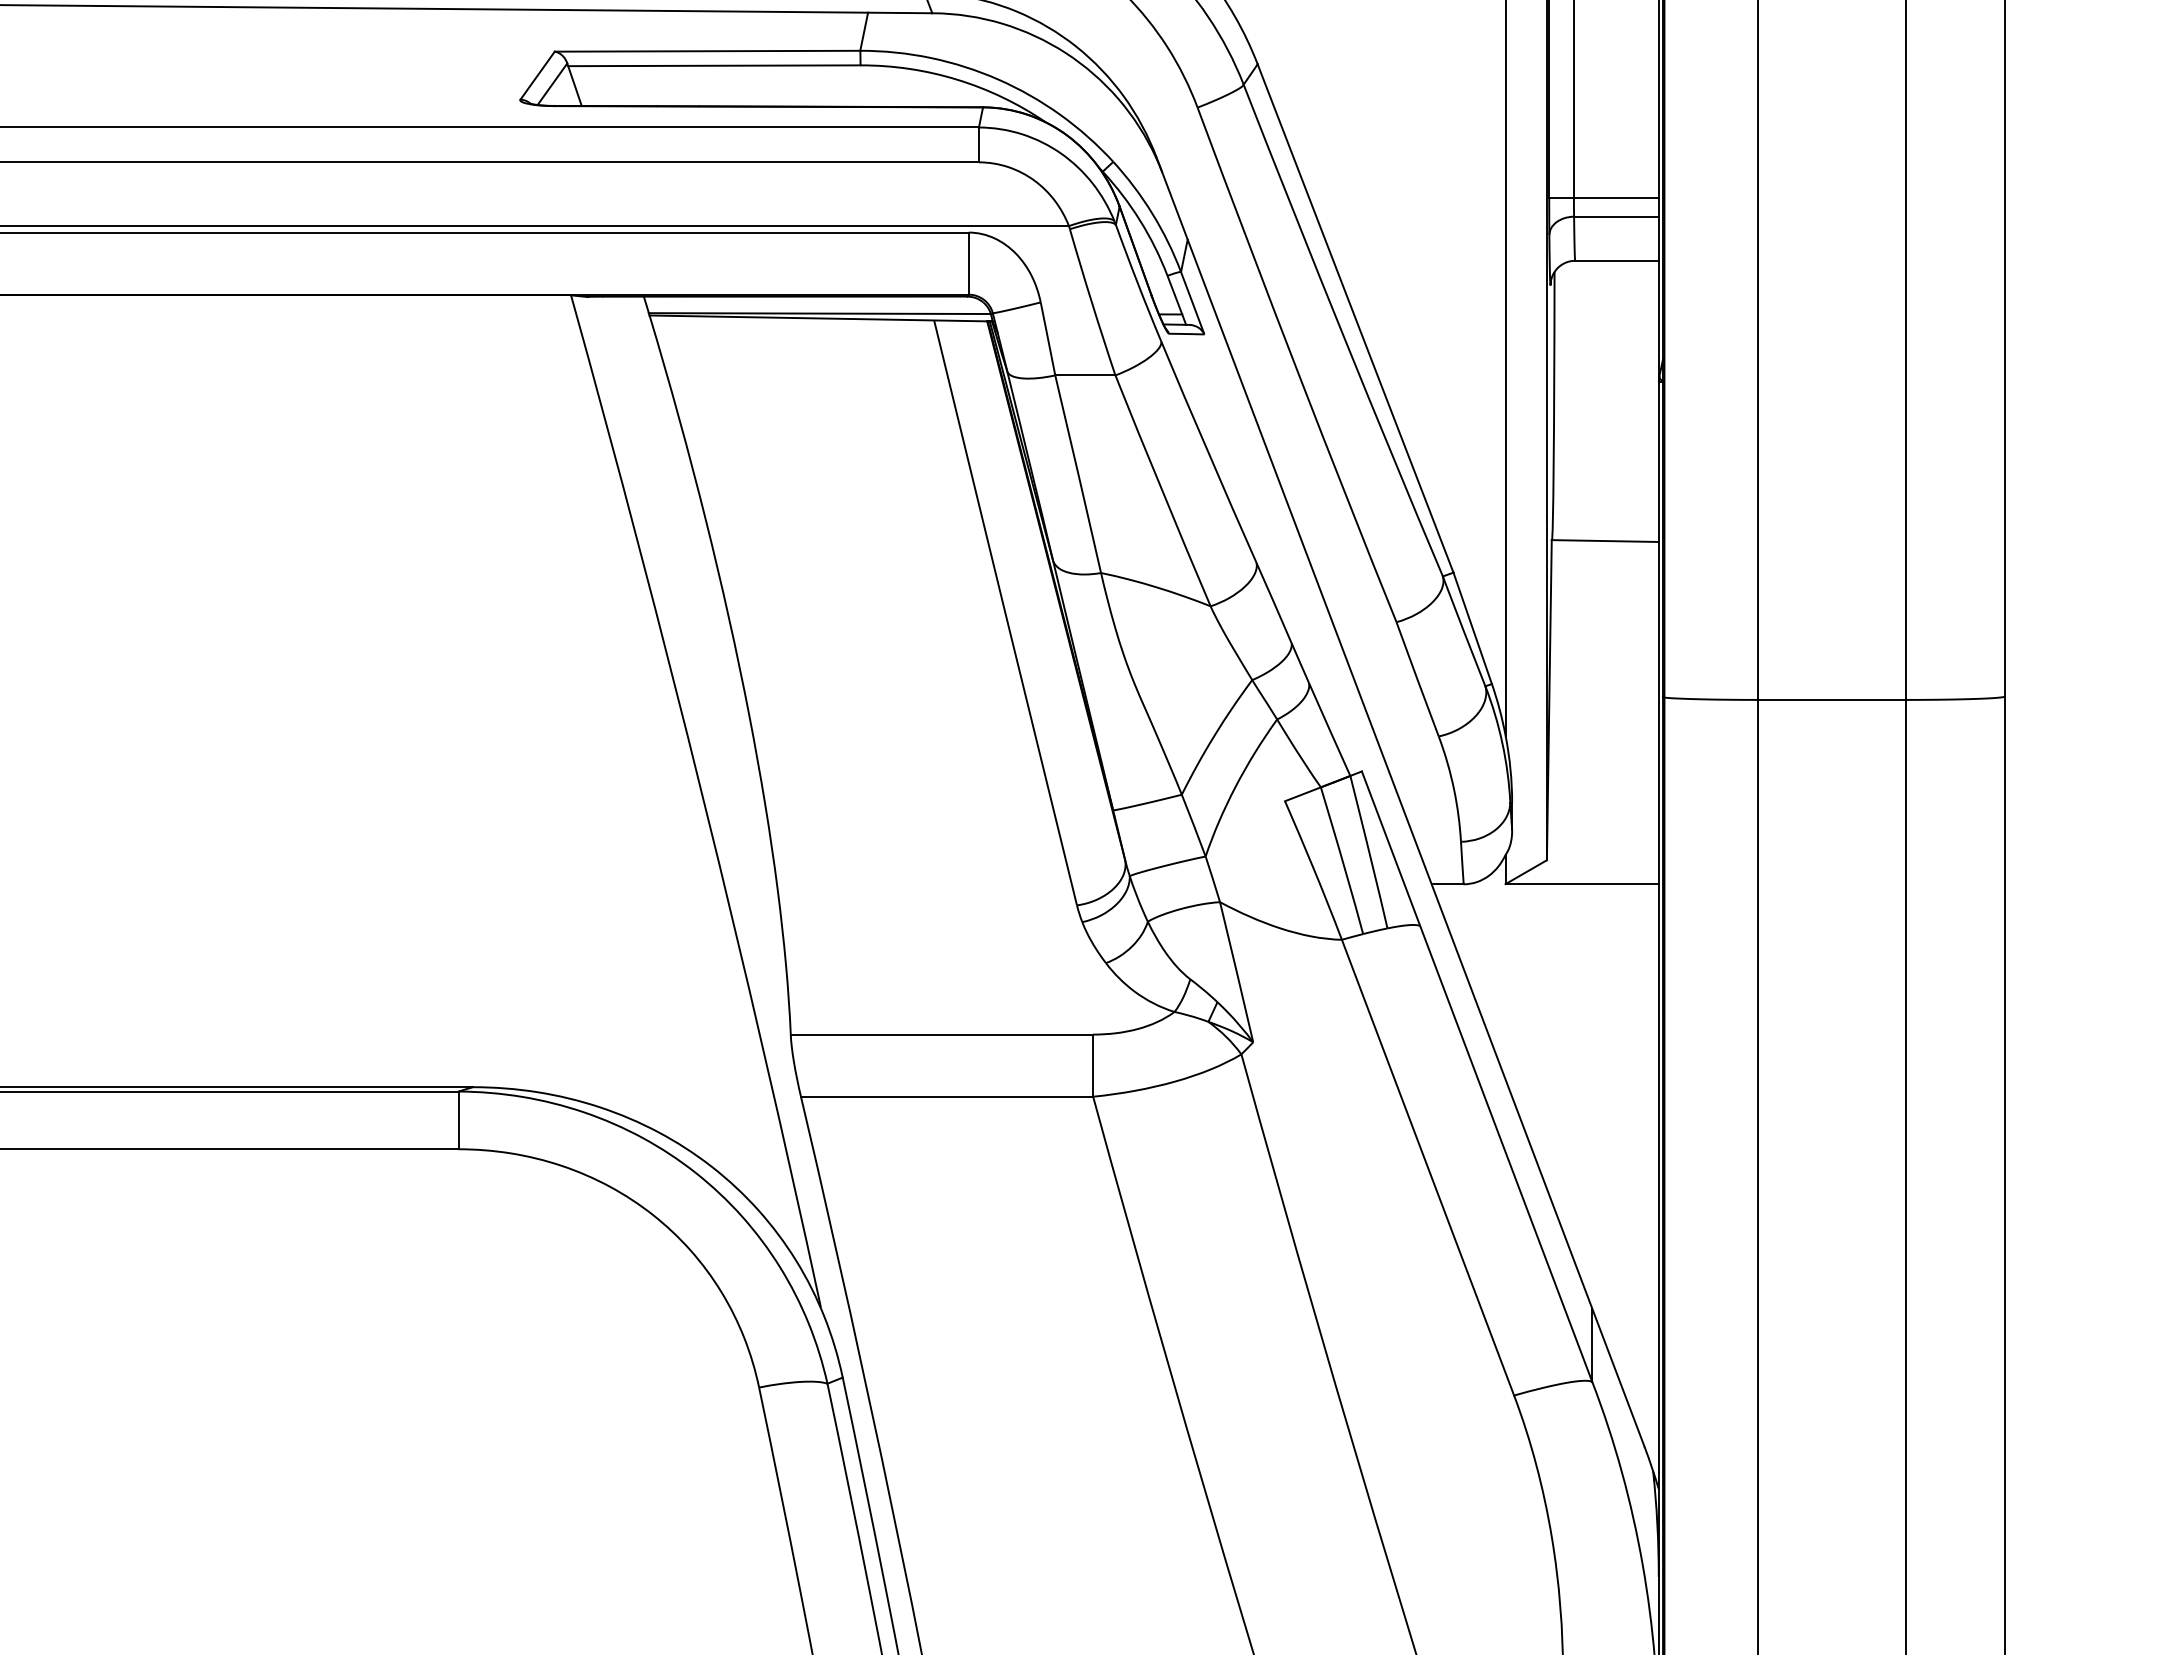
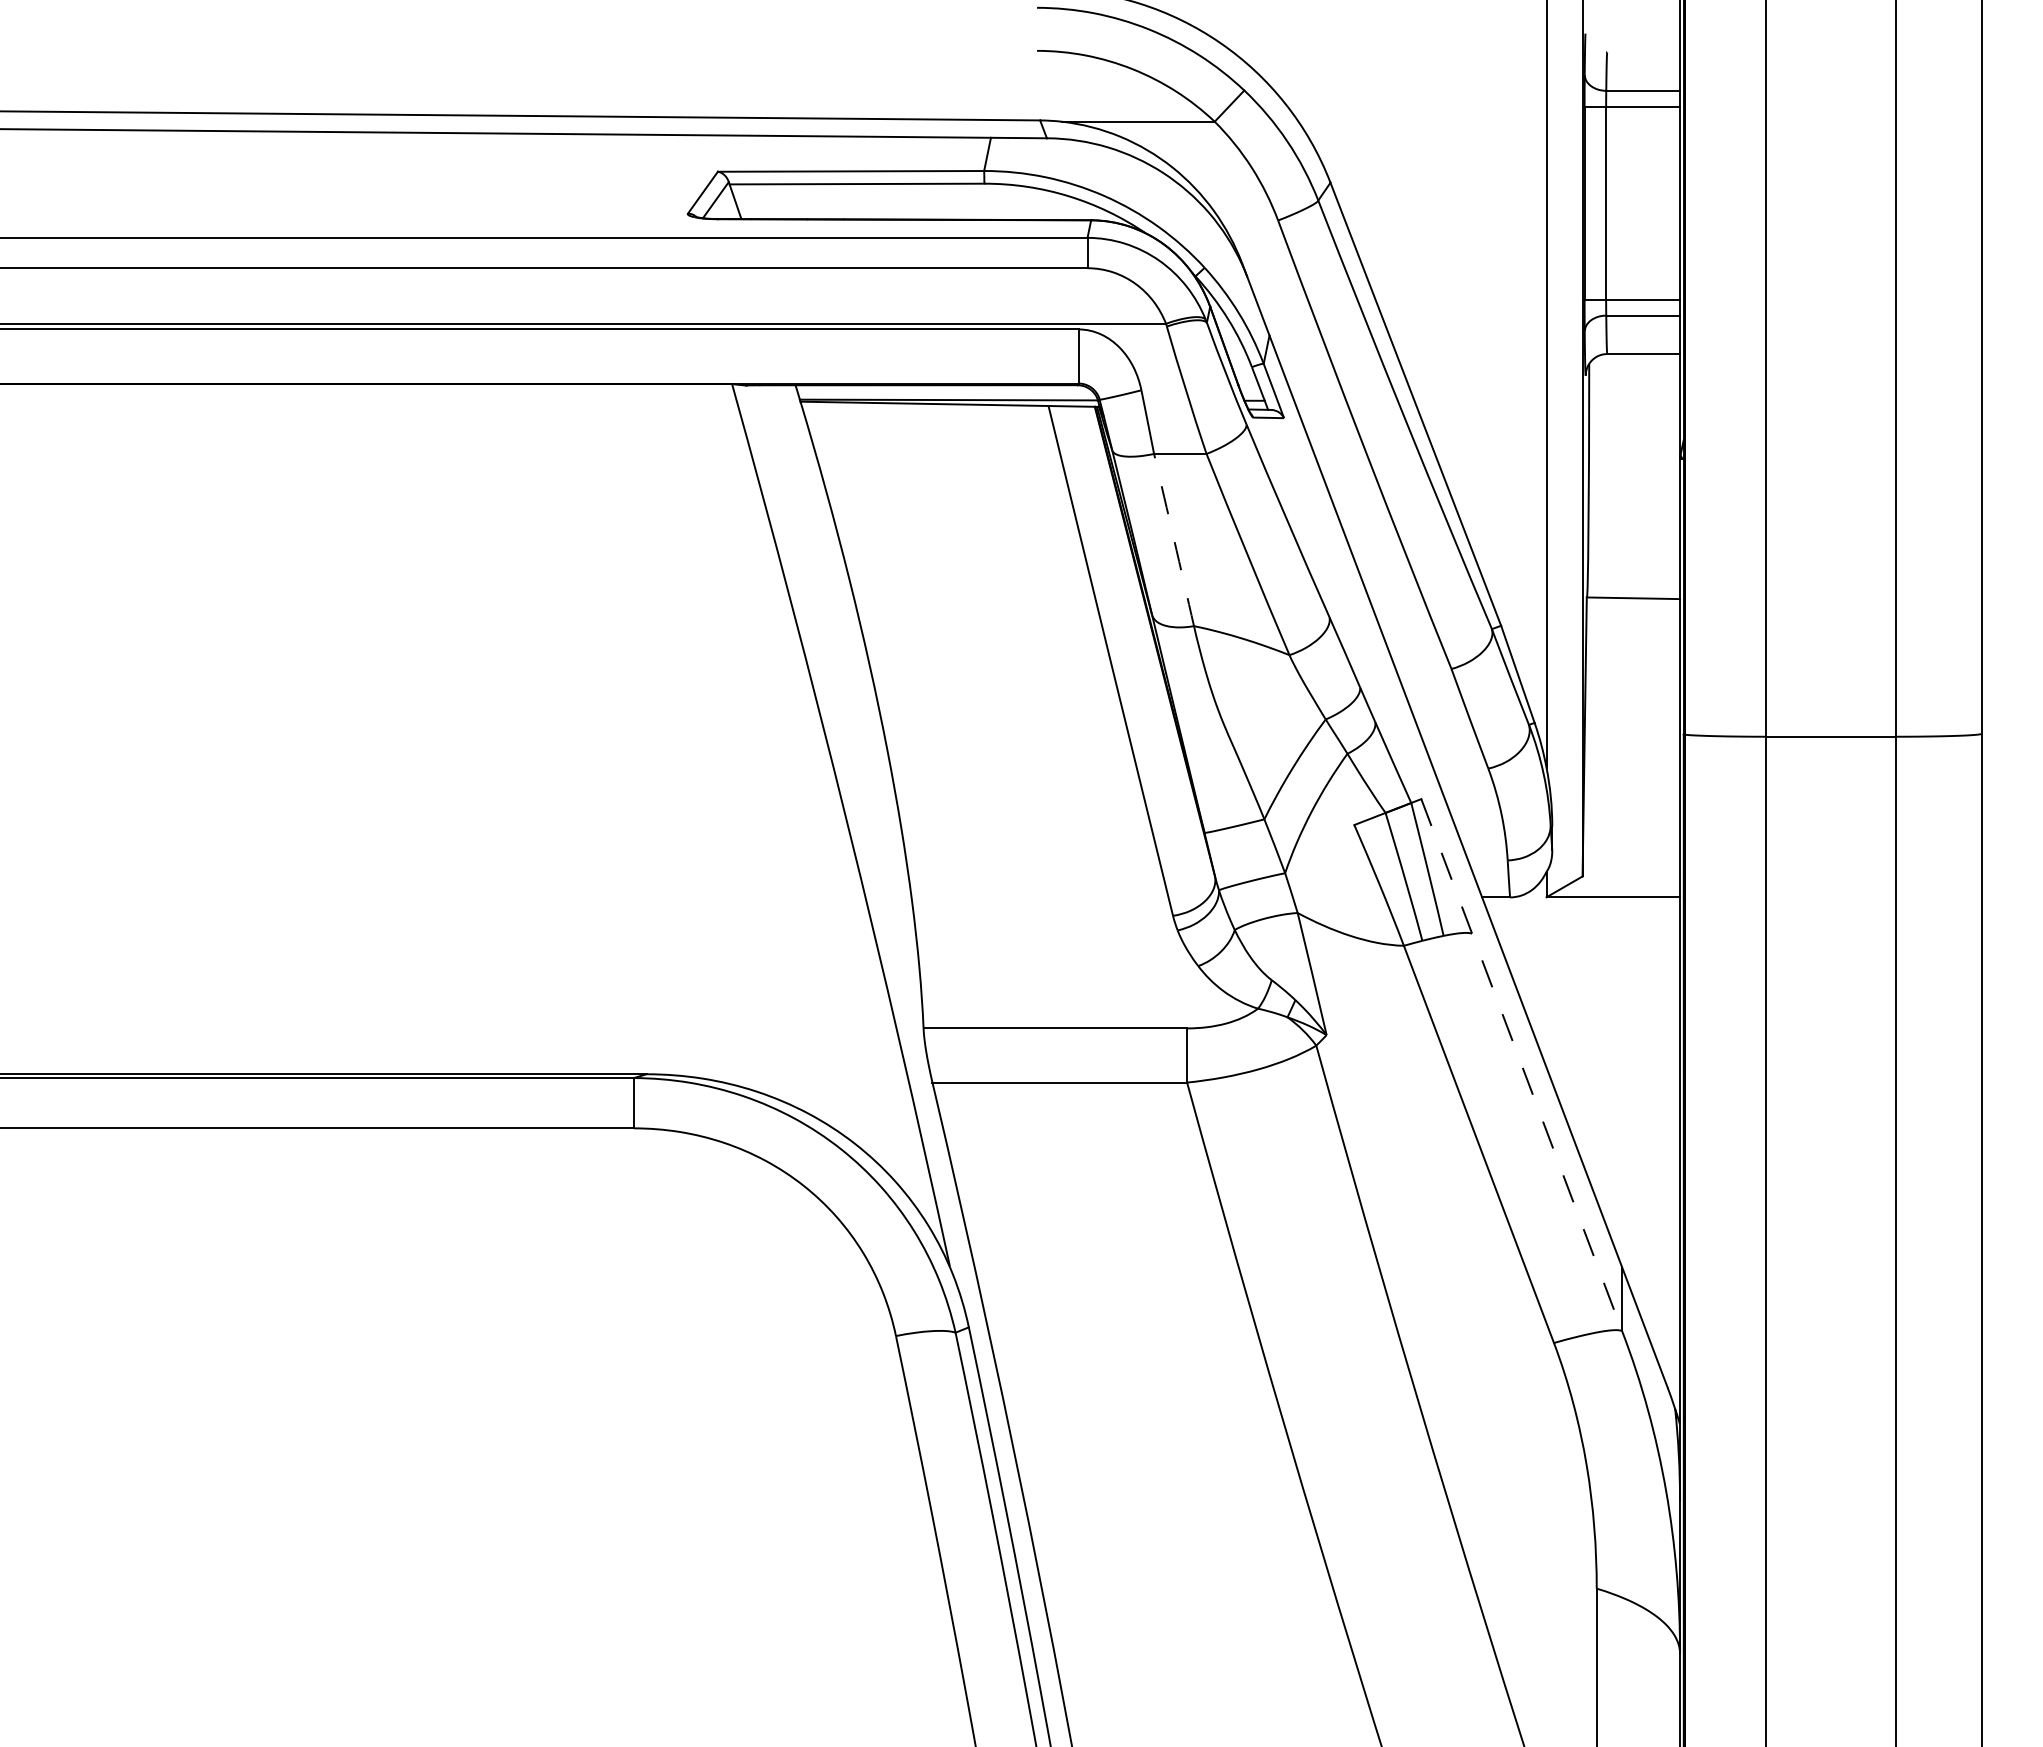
arc: (1078, 474) -> (1174, 540), solid -> dashed
line: (1476, 1077) -> (1521, 1065), solid -> dashed

